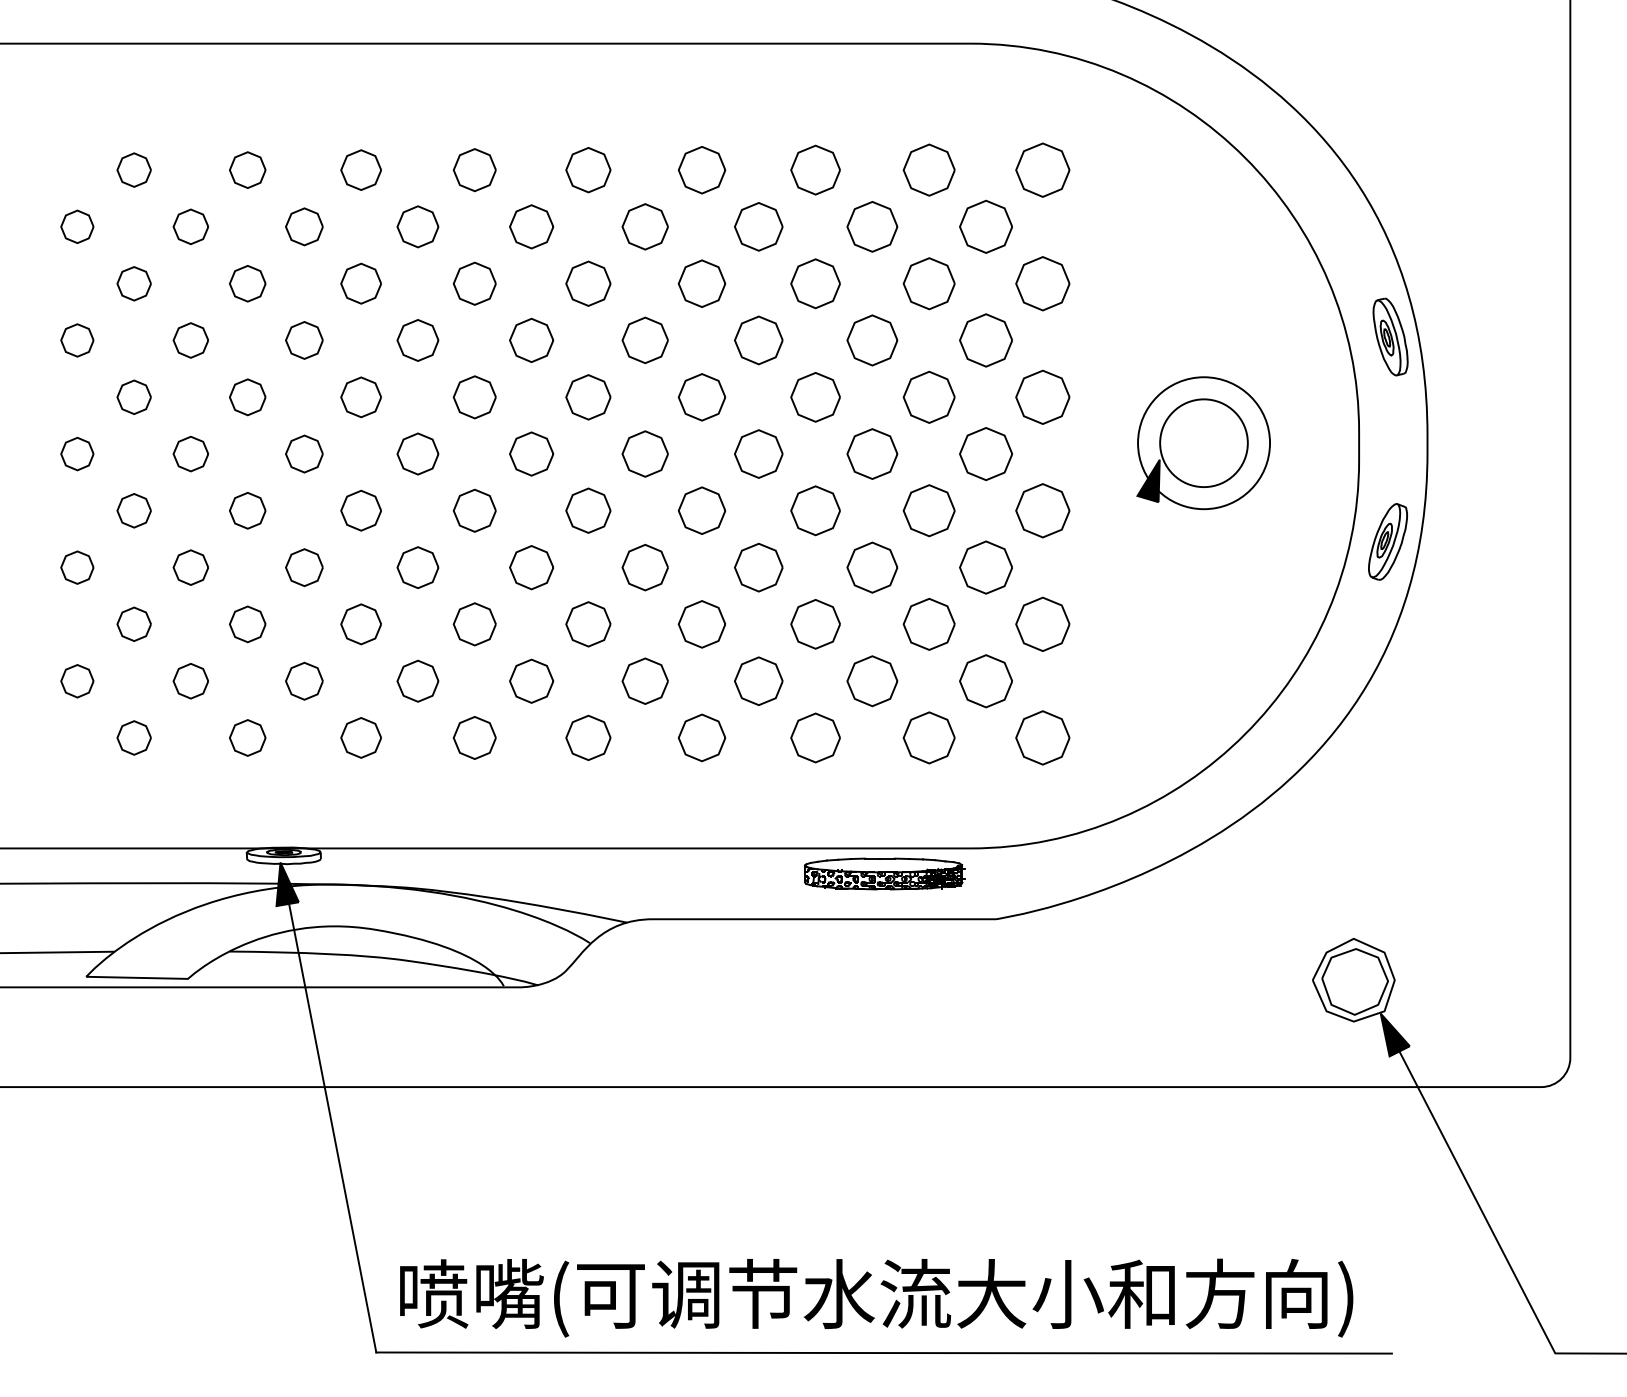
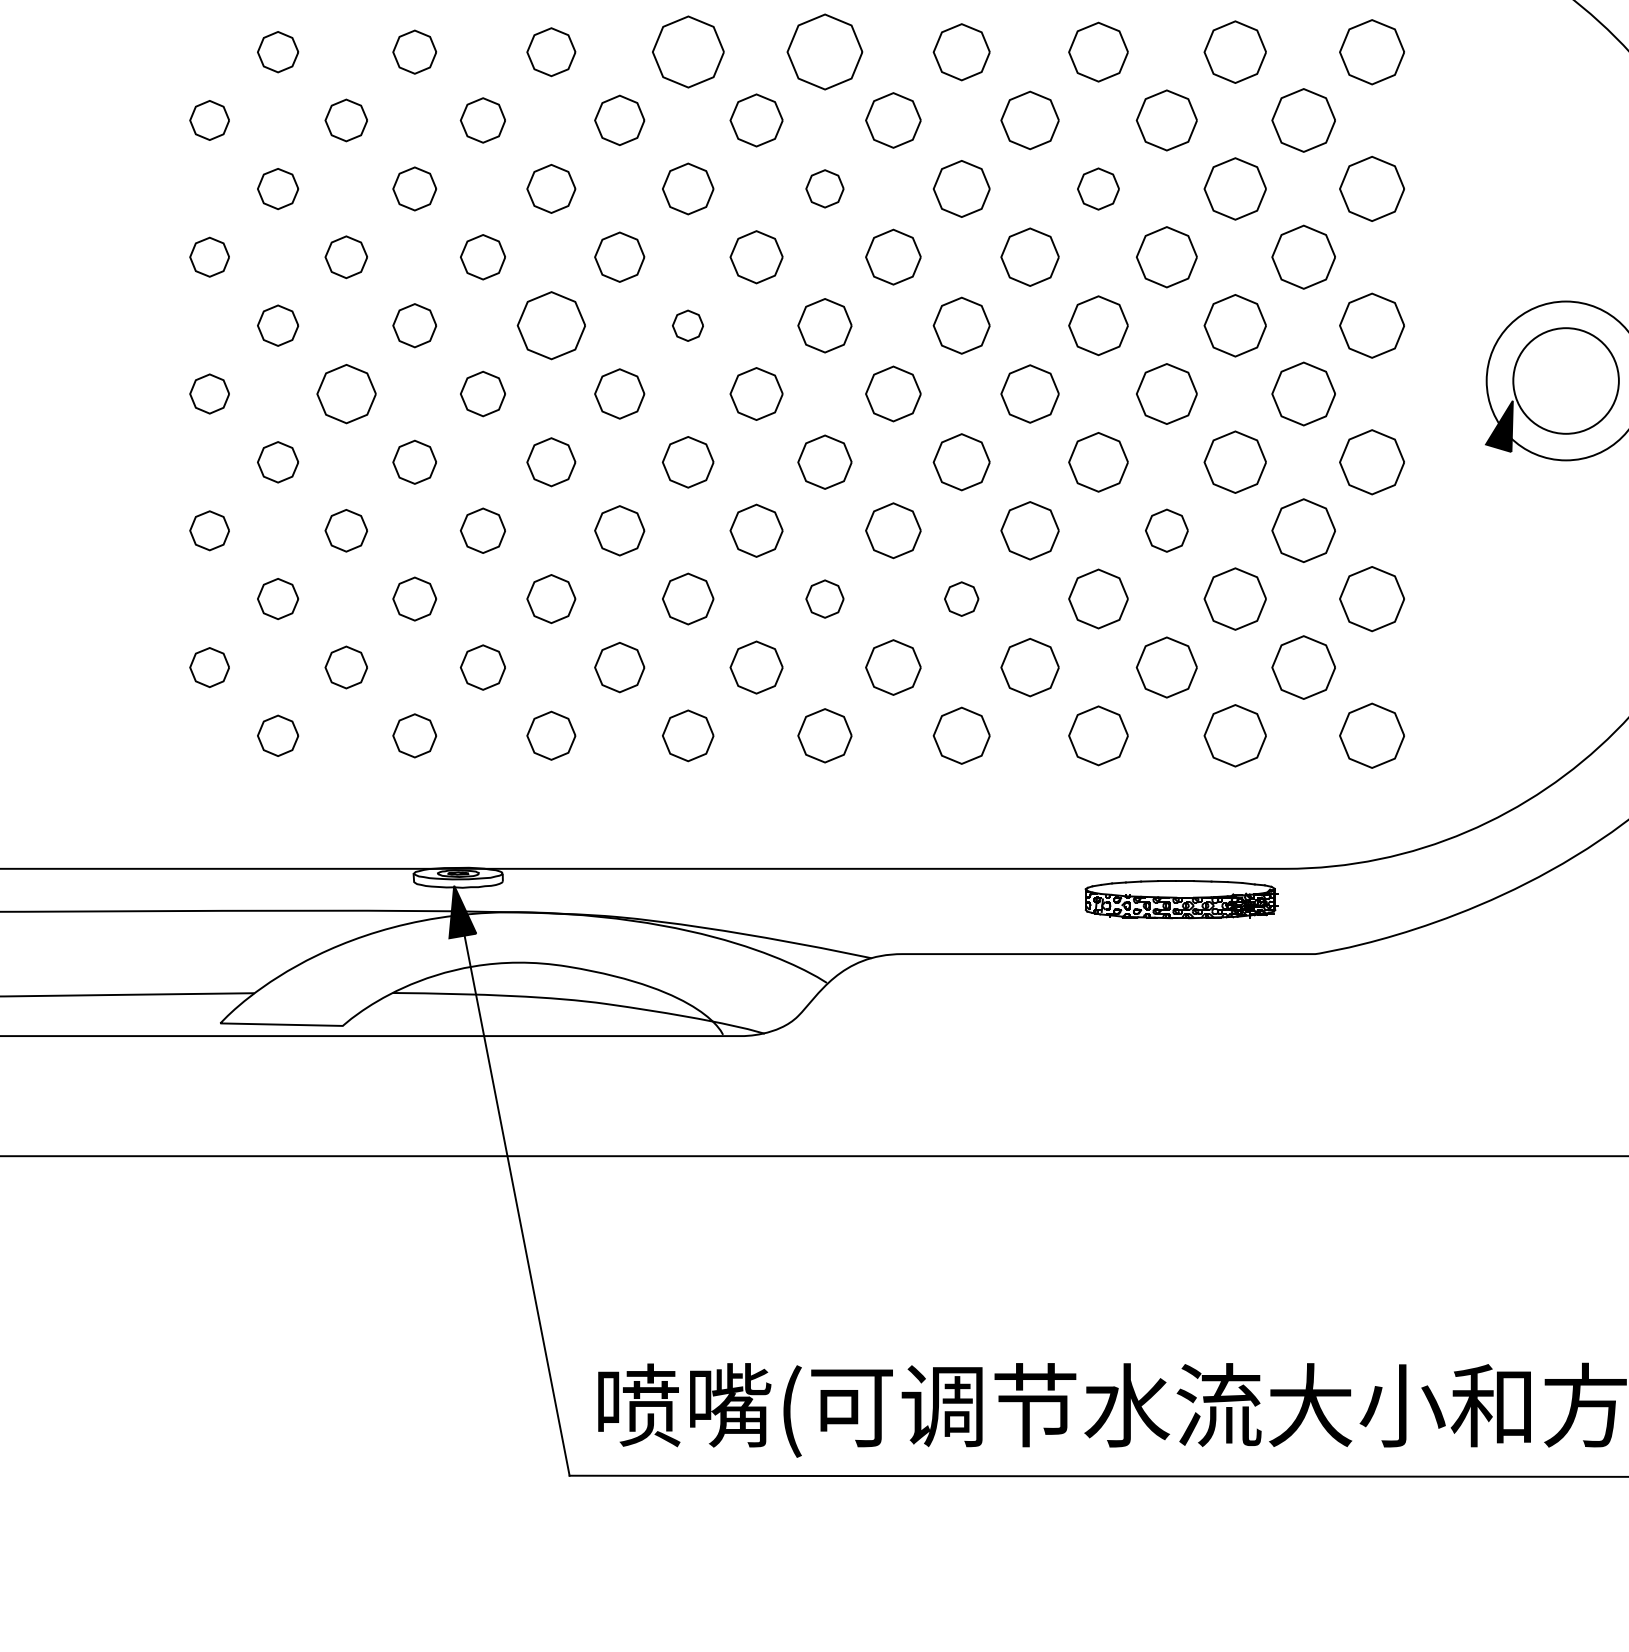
part: (474, 170) -> (687, 52), size x1.4
part: (588, 170) -> (825, 52), size x1.4
part: (588, 283) -> (825, 188), size x0.7
part: (815, 283) -> (1098, 188), size x0.7
part: (360, 397) -> (550, 325), size x1.4
part: (474, 397) -> (687, 325), size x0.6
part: (190, 453) -> (345, 393), size x1.4
part: (872, 567) -> (1166, 530), size x0.7
part: (588, 624) -> (825, 599), size x0.7
part: (701, 624) -> (961, 599), size x0.6

